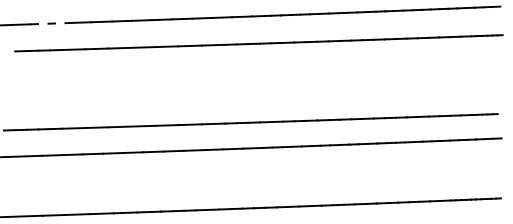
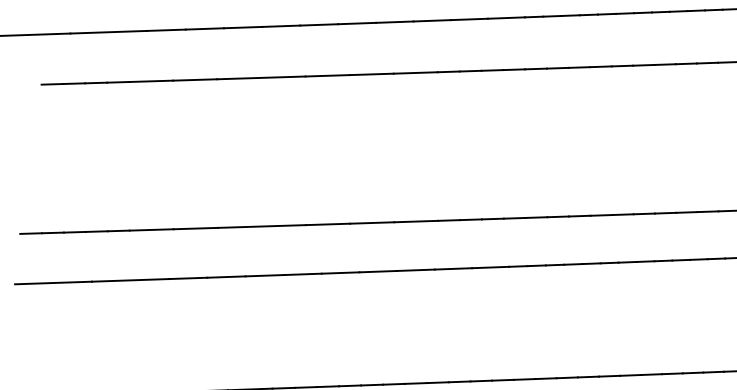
line: (51, 23) -> (110, 31), dashed -> solid

